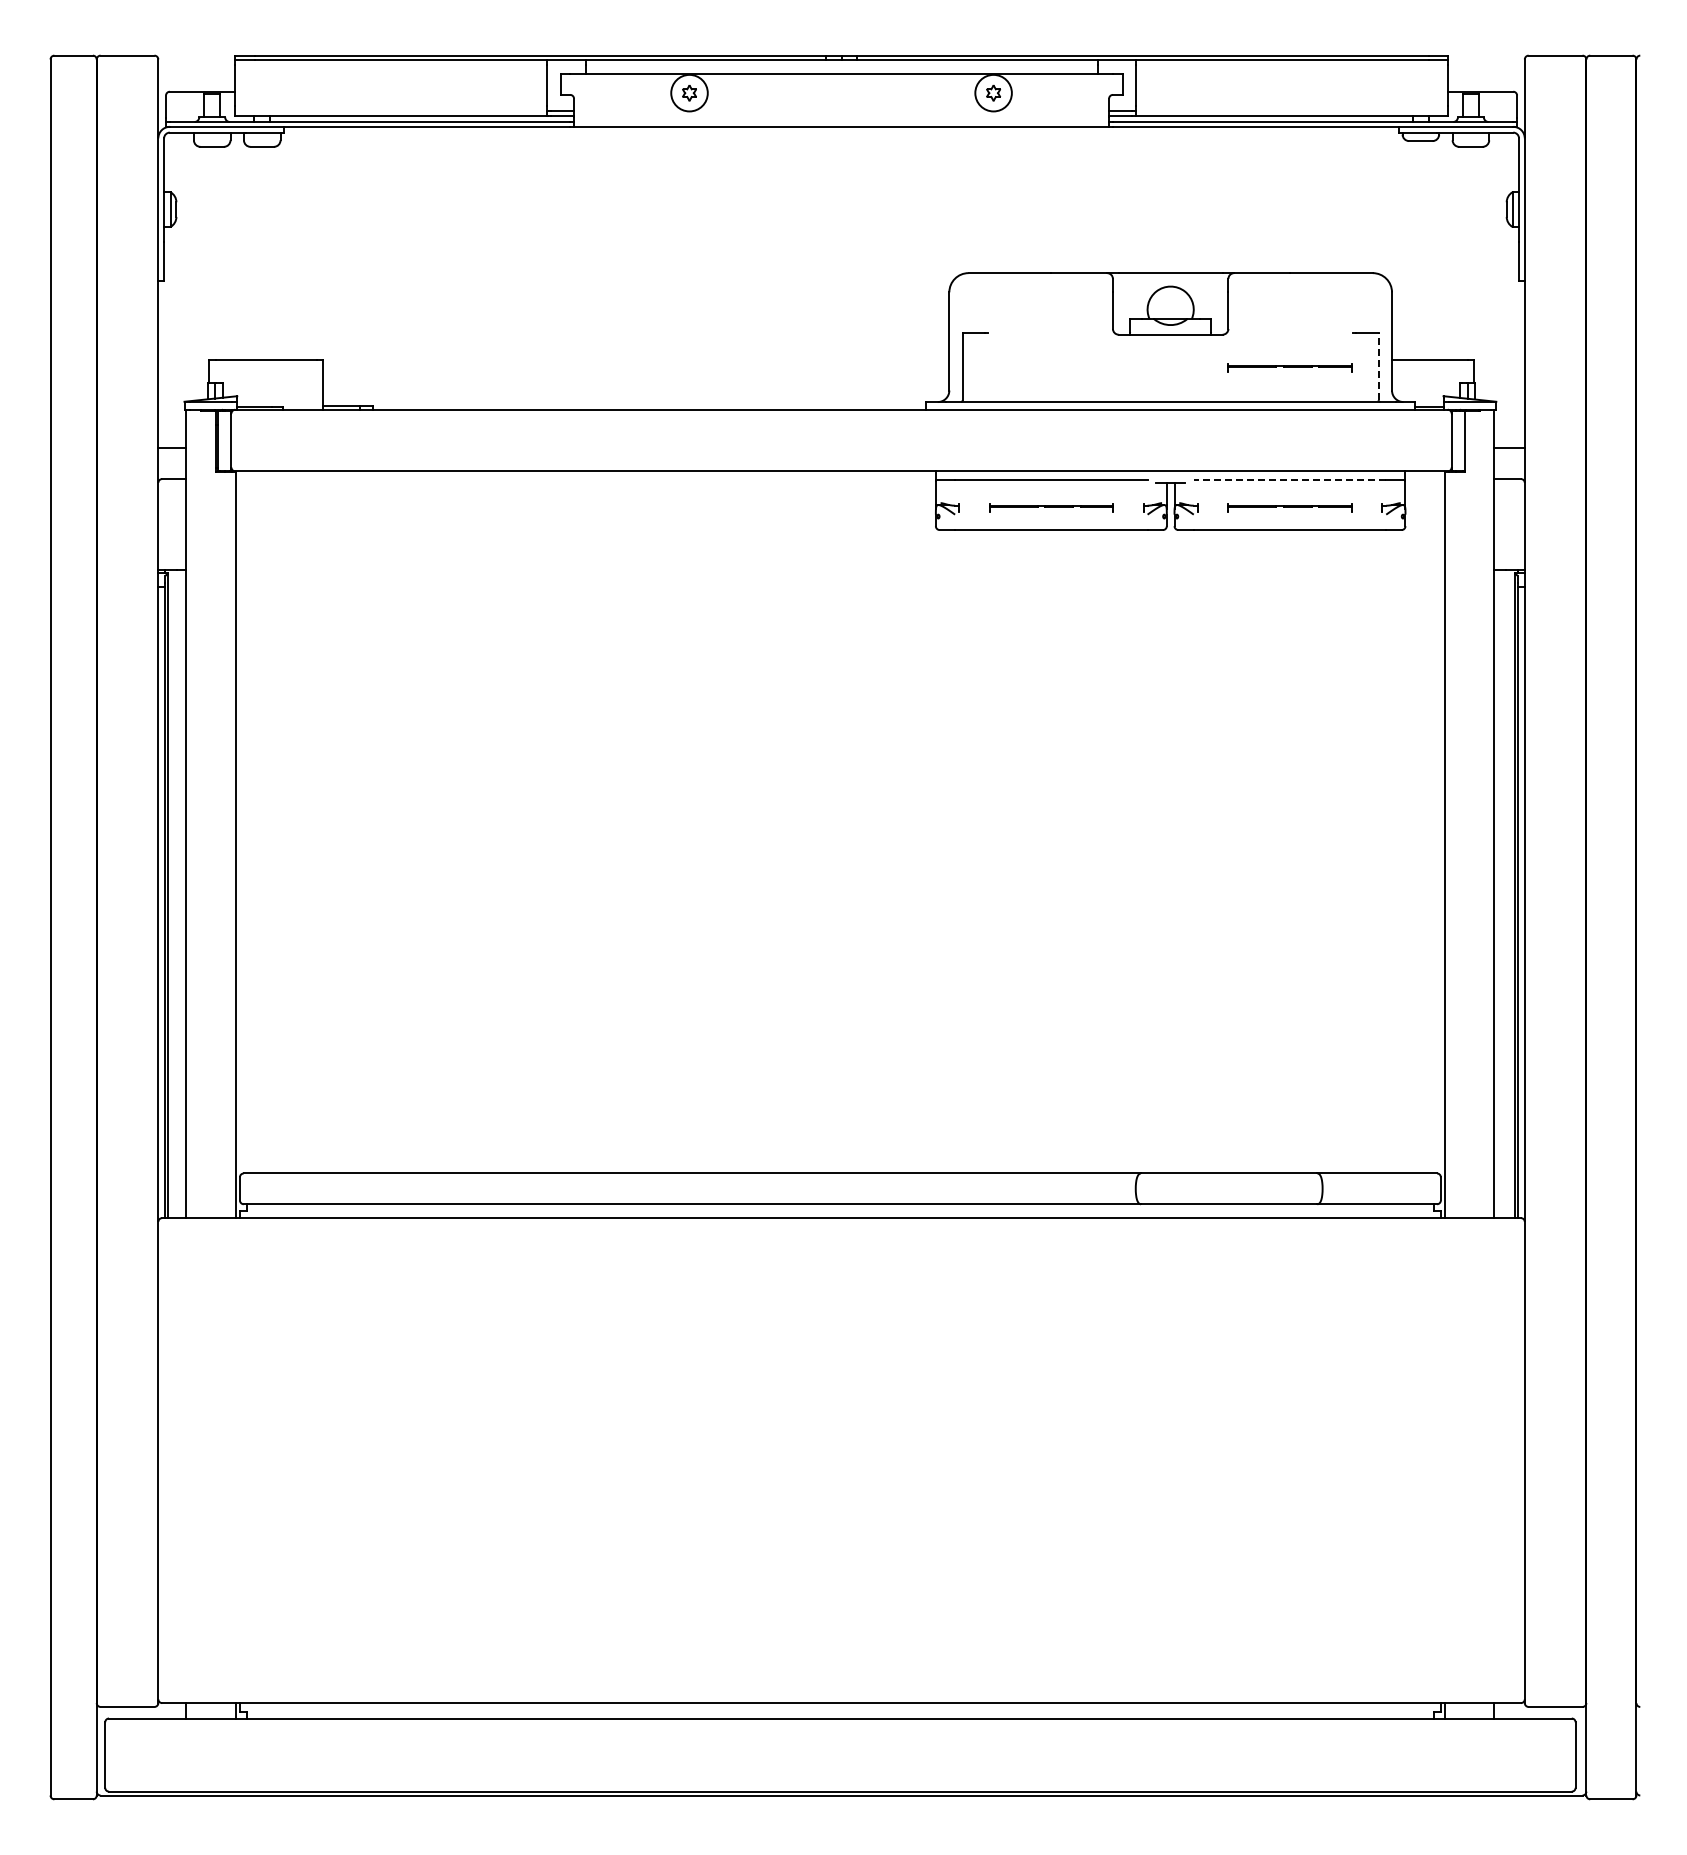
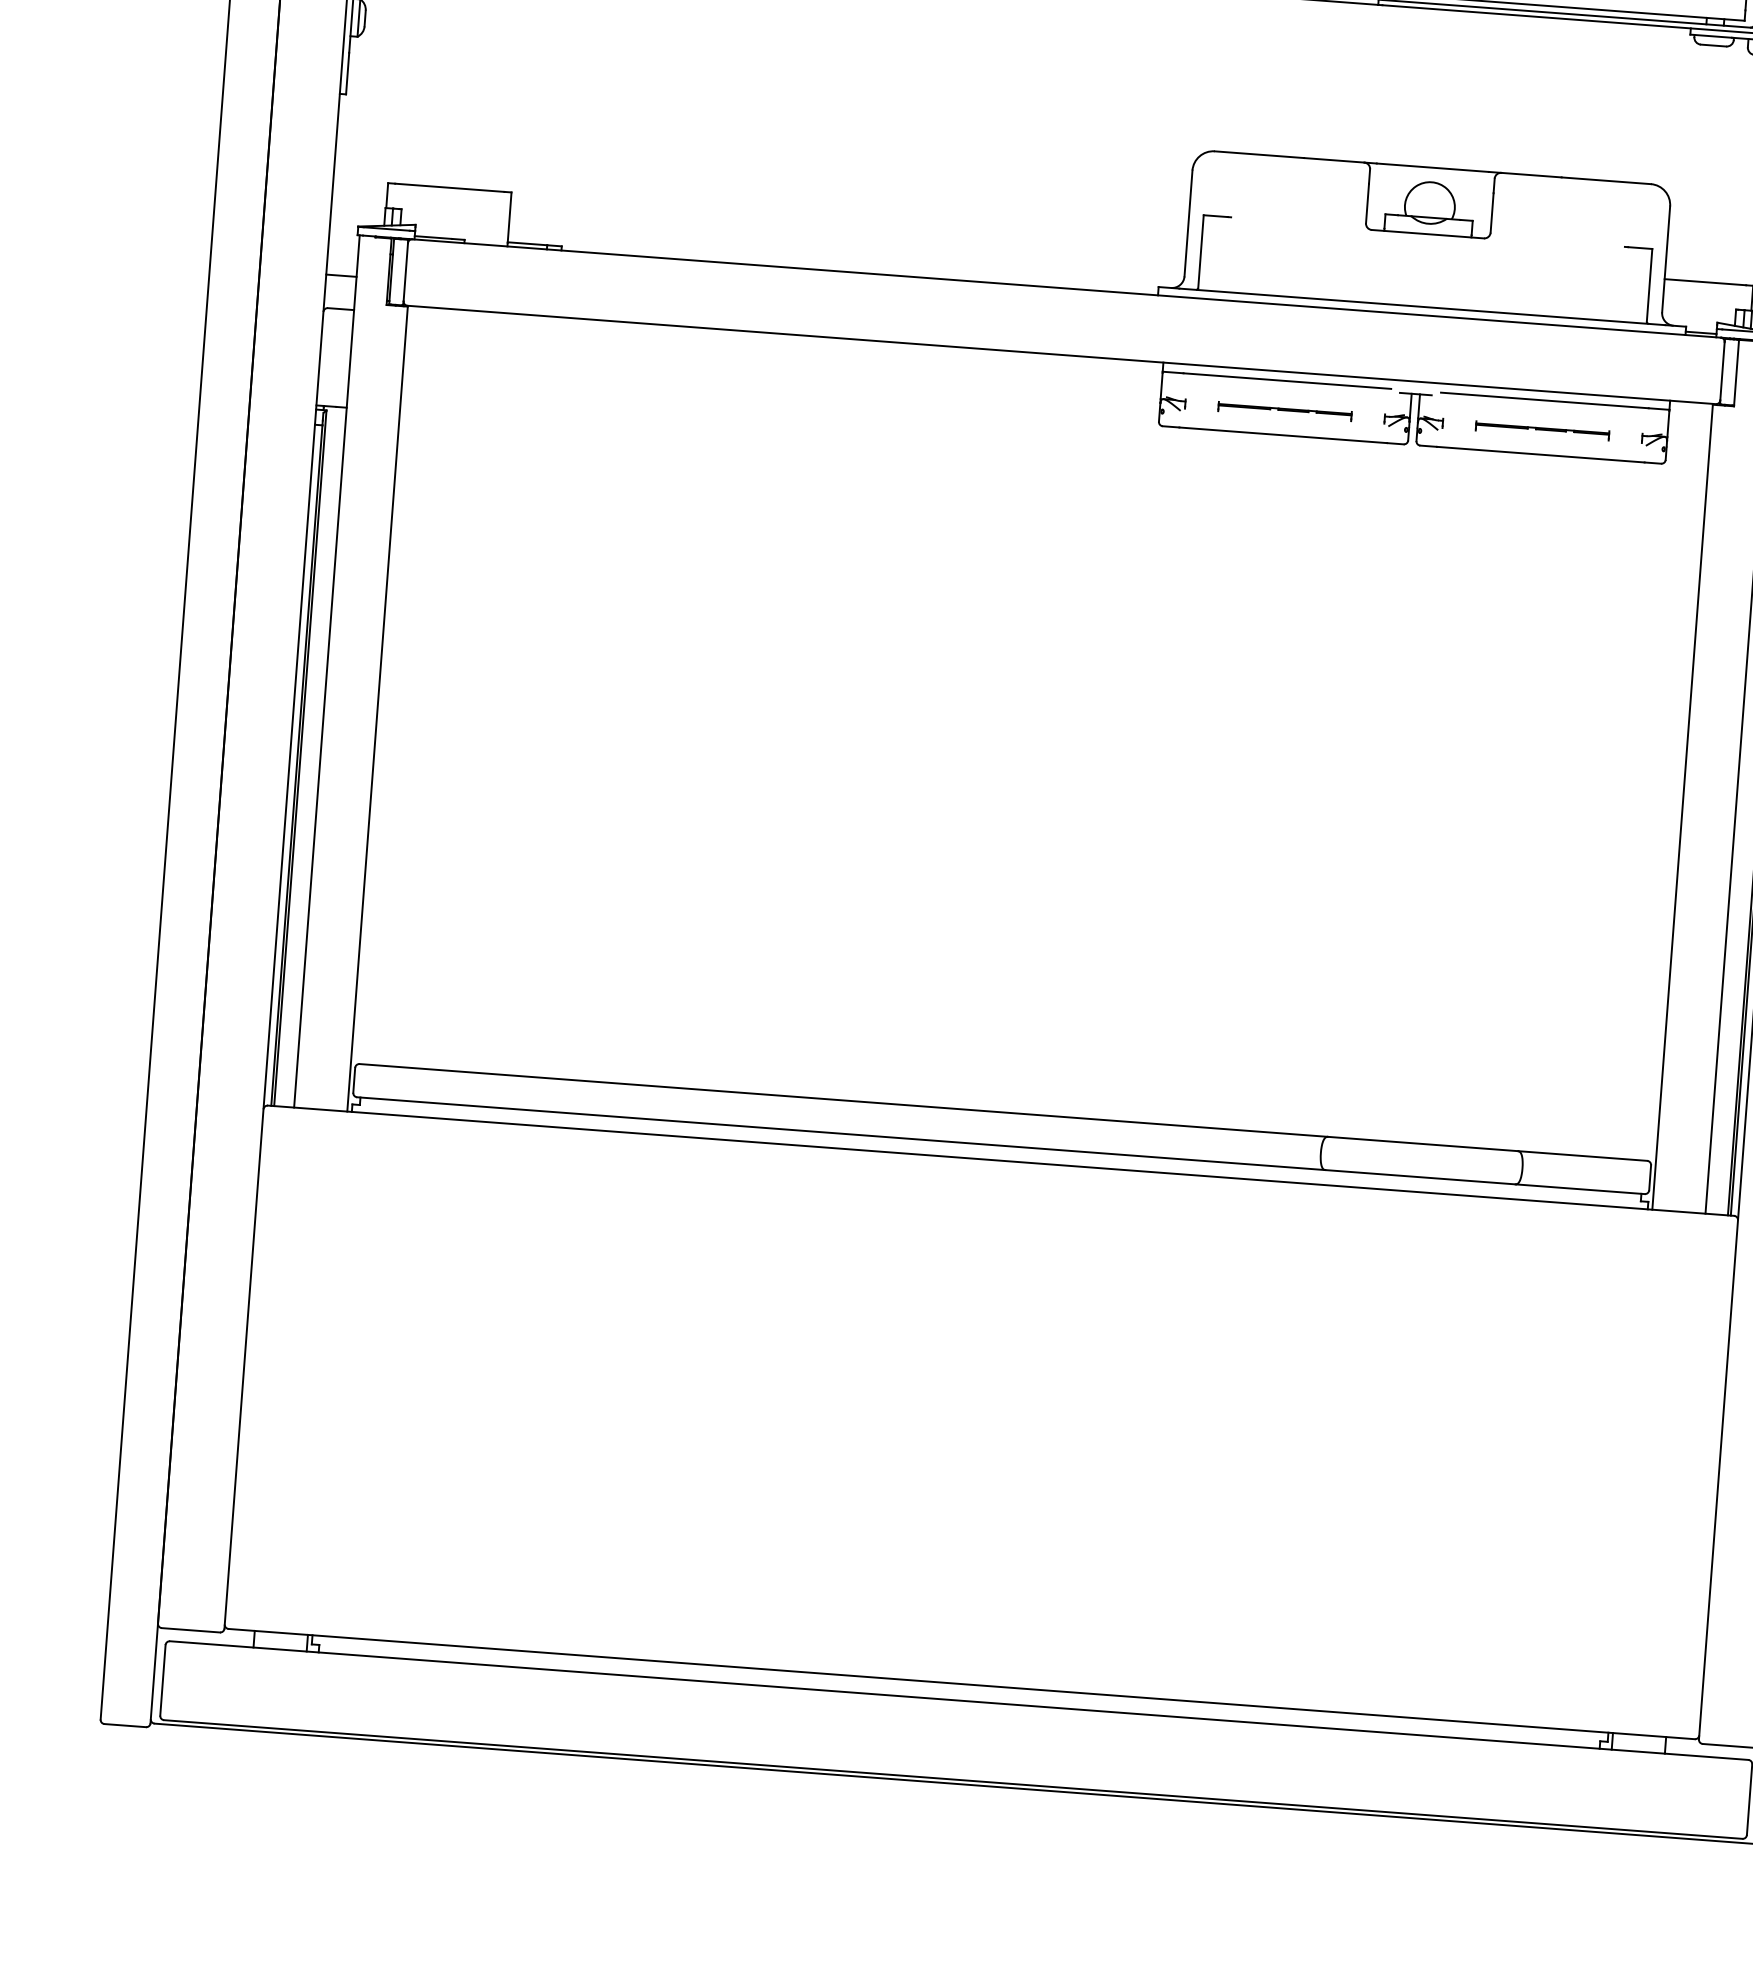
line: (1378, 366) -> (1649, 285), dashed -> solid
part: (1289, 367) -> (1553, 279), removed
line: (1289, 479) -> (1544, 400), dashed -> solid

